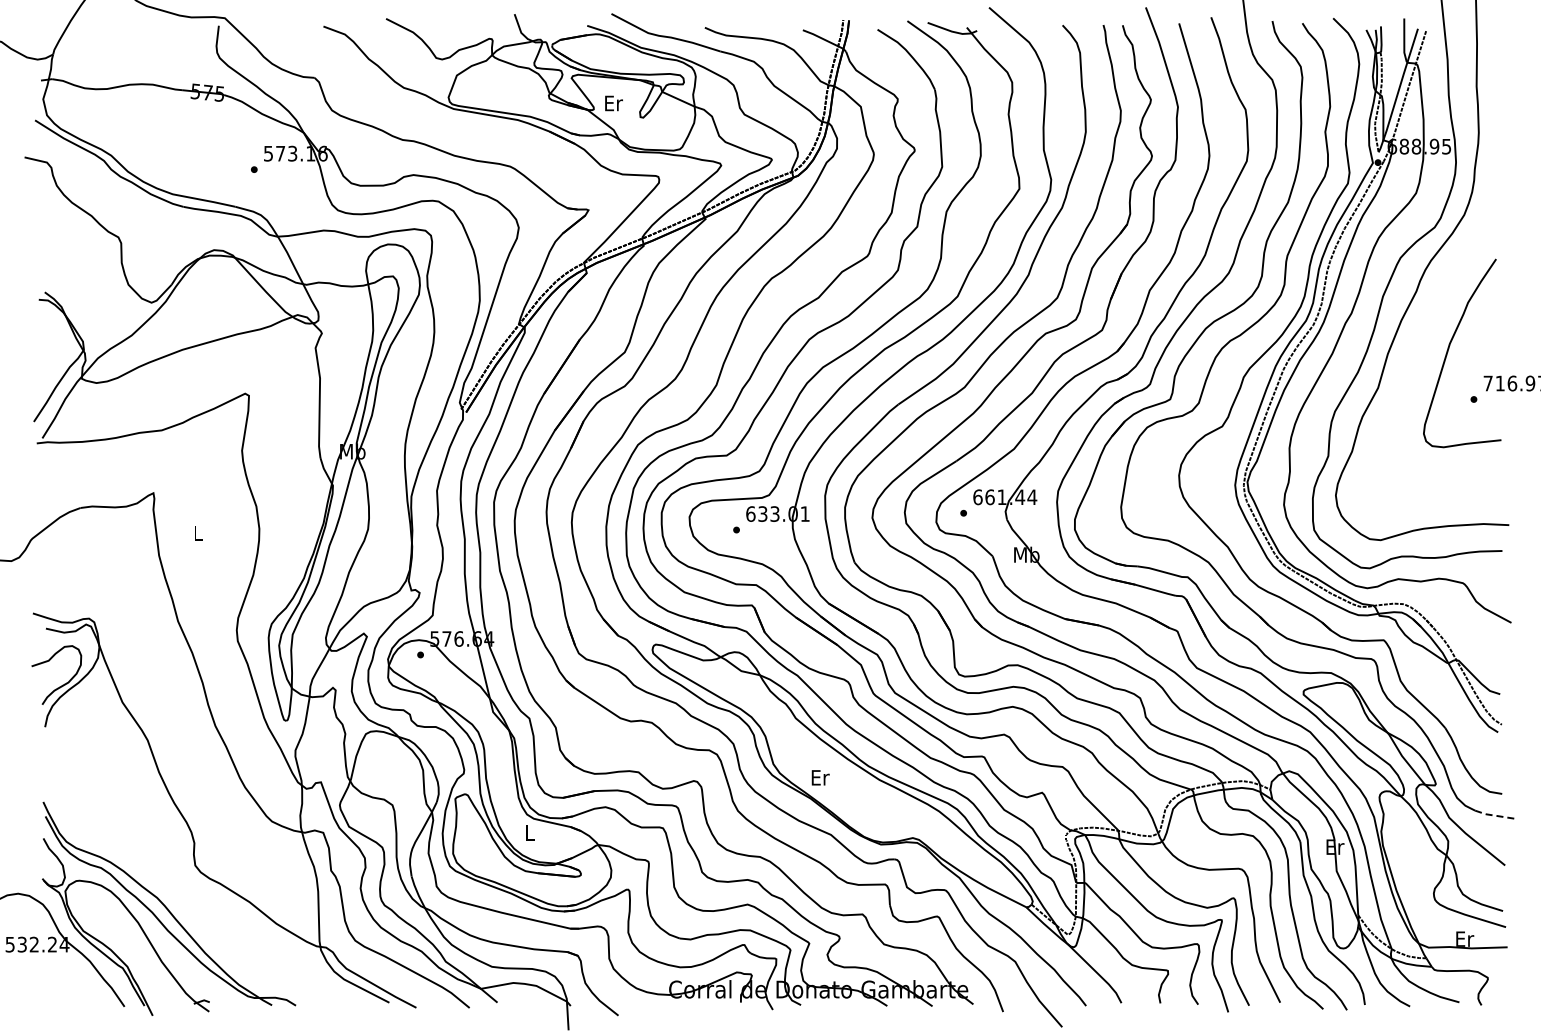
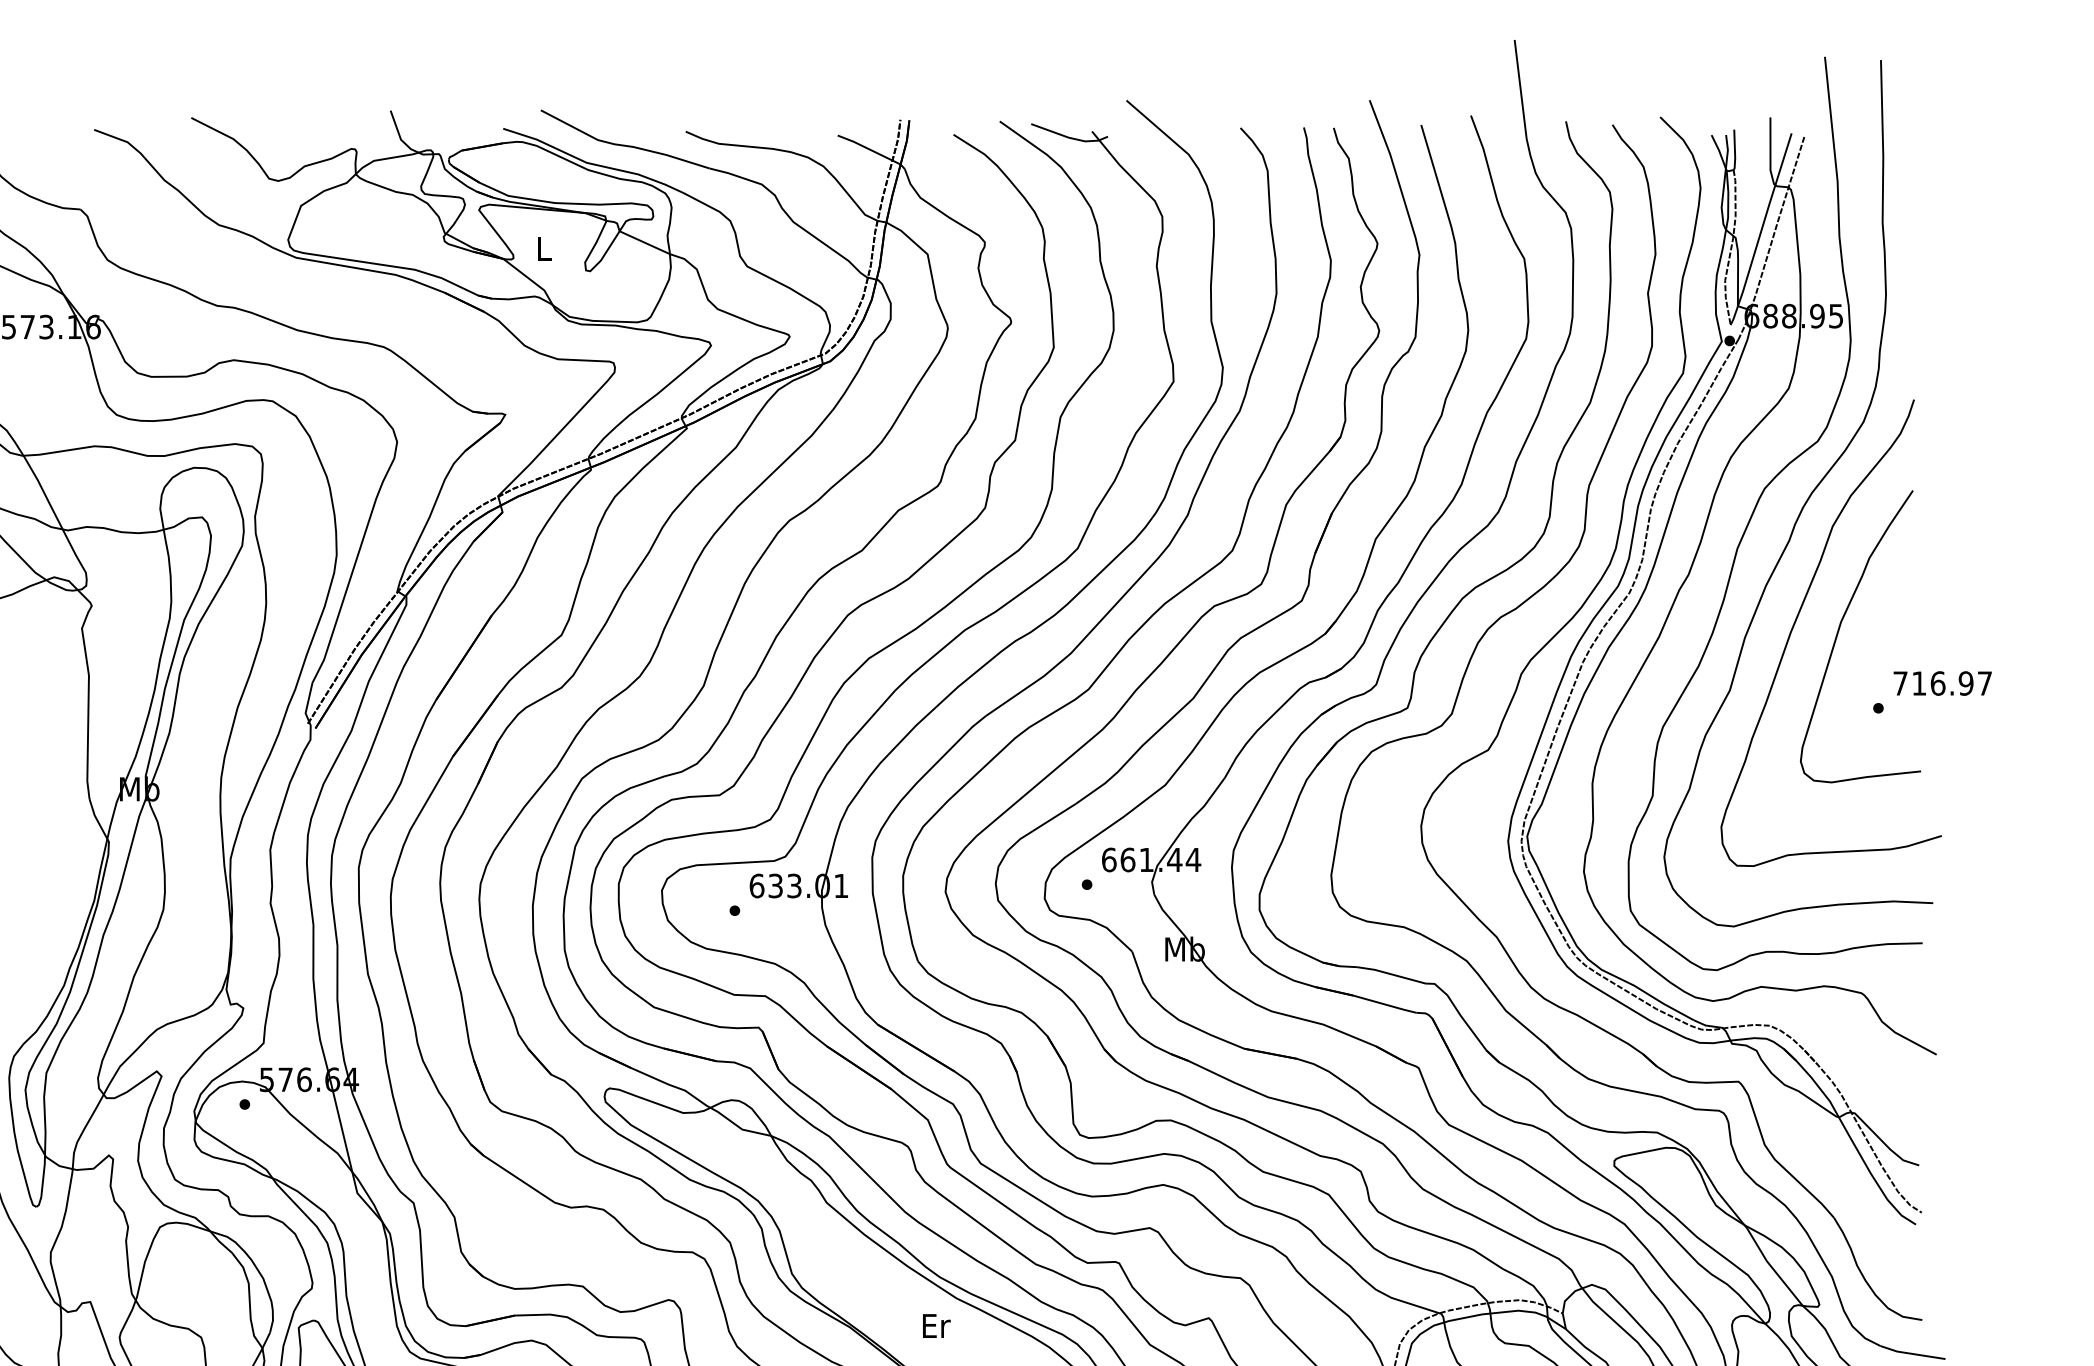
text: (613, 103) -> (543, 249), Er -> L
curve: (1422, 341) -> (1798, 618), added
text: (820, 777) -> (936, 1325), moved
line: (1495, 815) -> (1911, 1353), dashed -> solid

